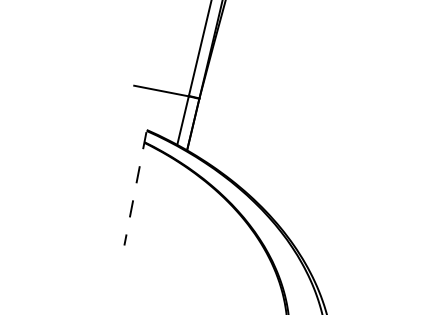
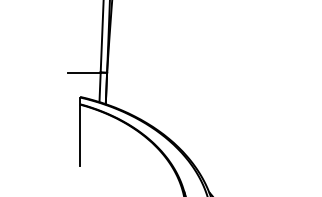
line: (135, 189) -> (80, 132), dashed -> solid

